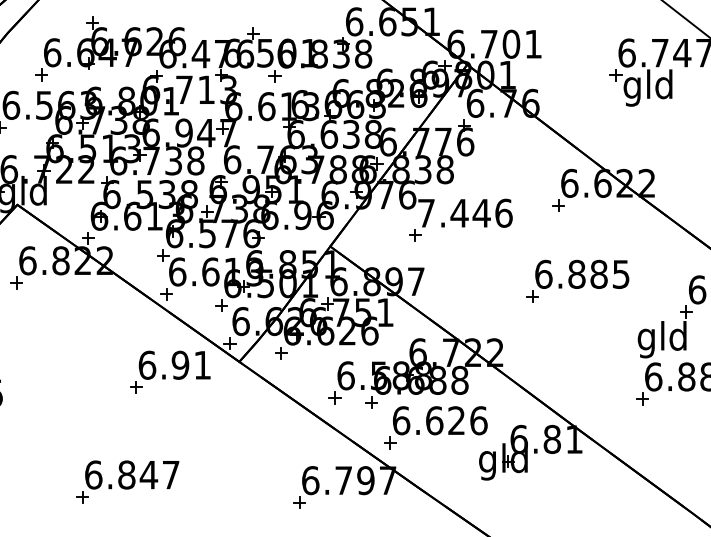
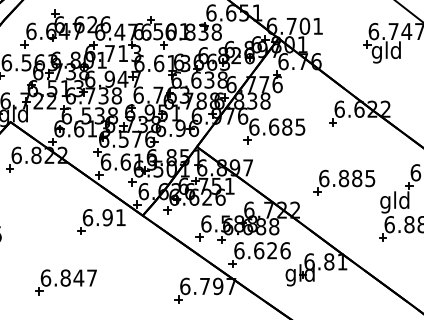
text: (465, 212) -> (277, 126), 7.446 -> 6.685
part: (577, 281) -> (344, 182), moved
part: (126, 482) -> (65, 282), moved

